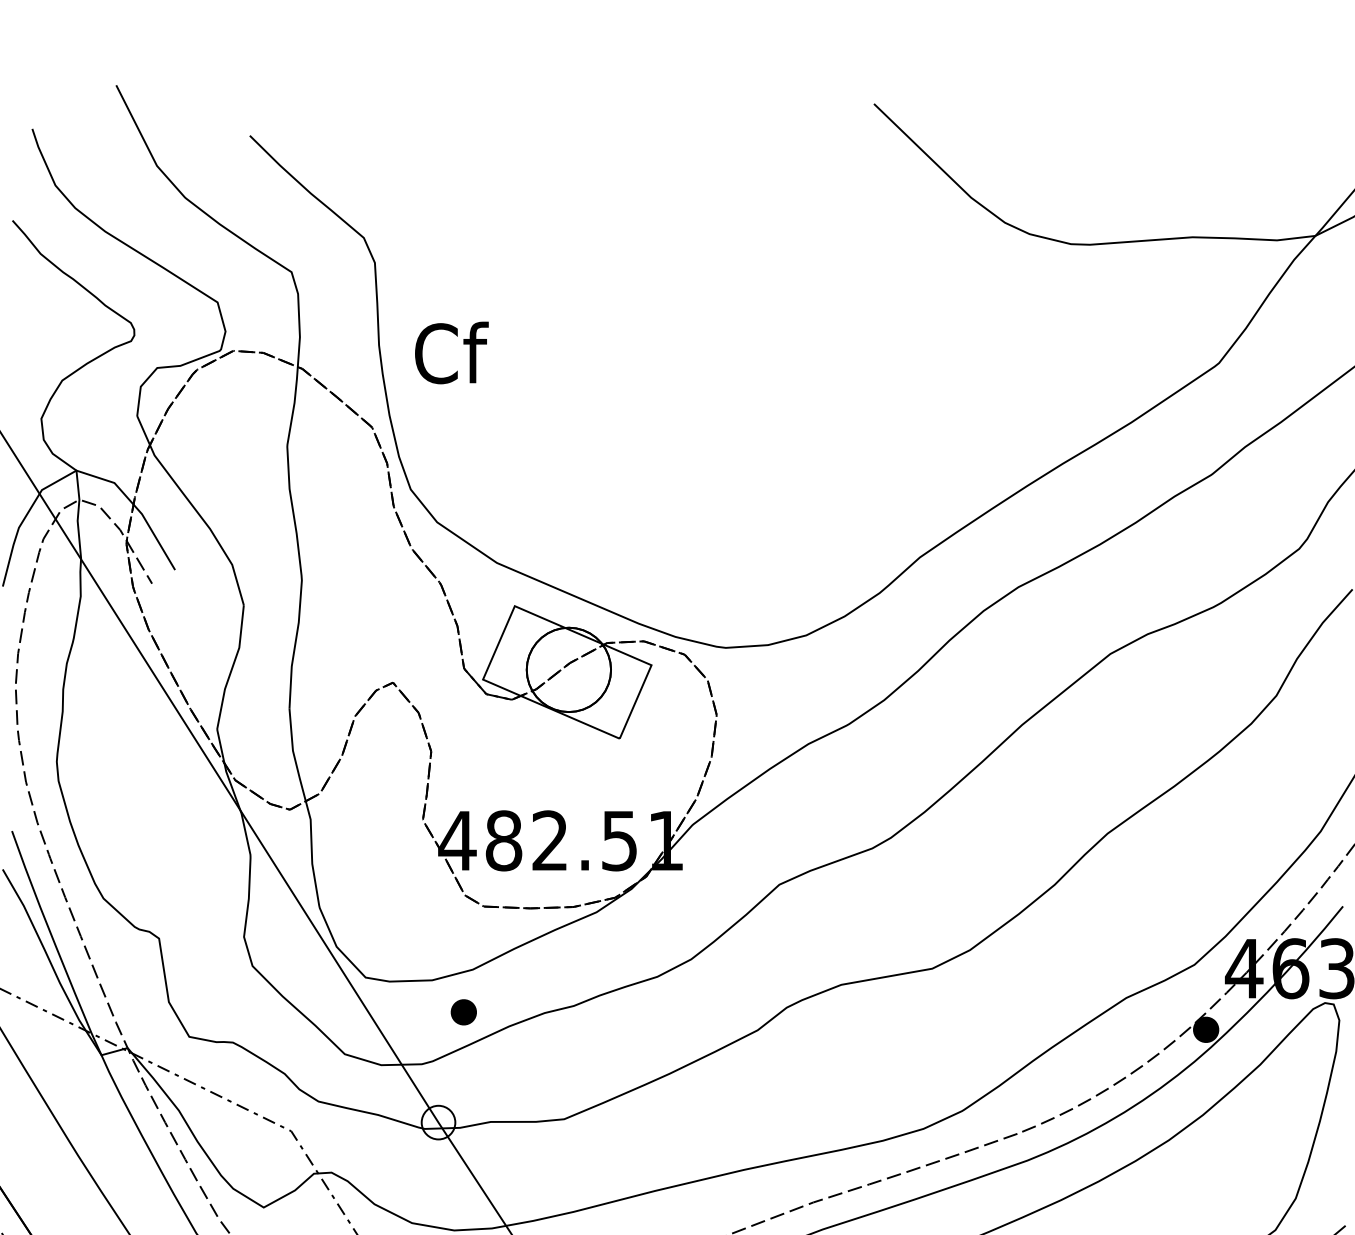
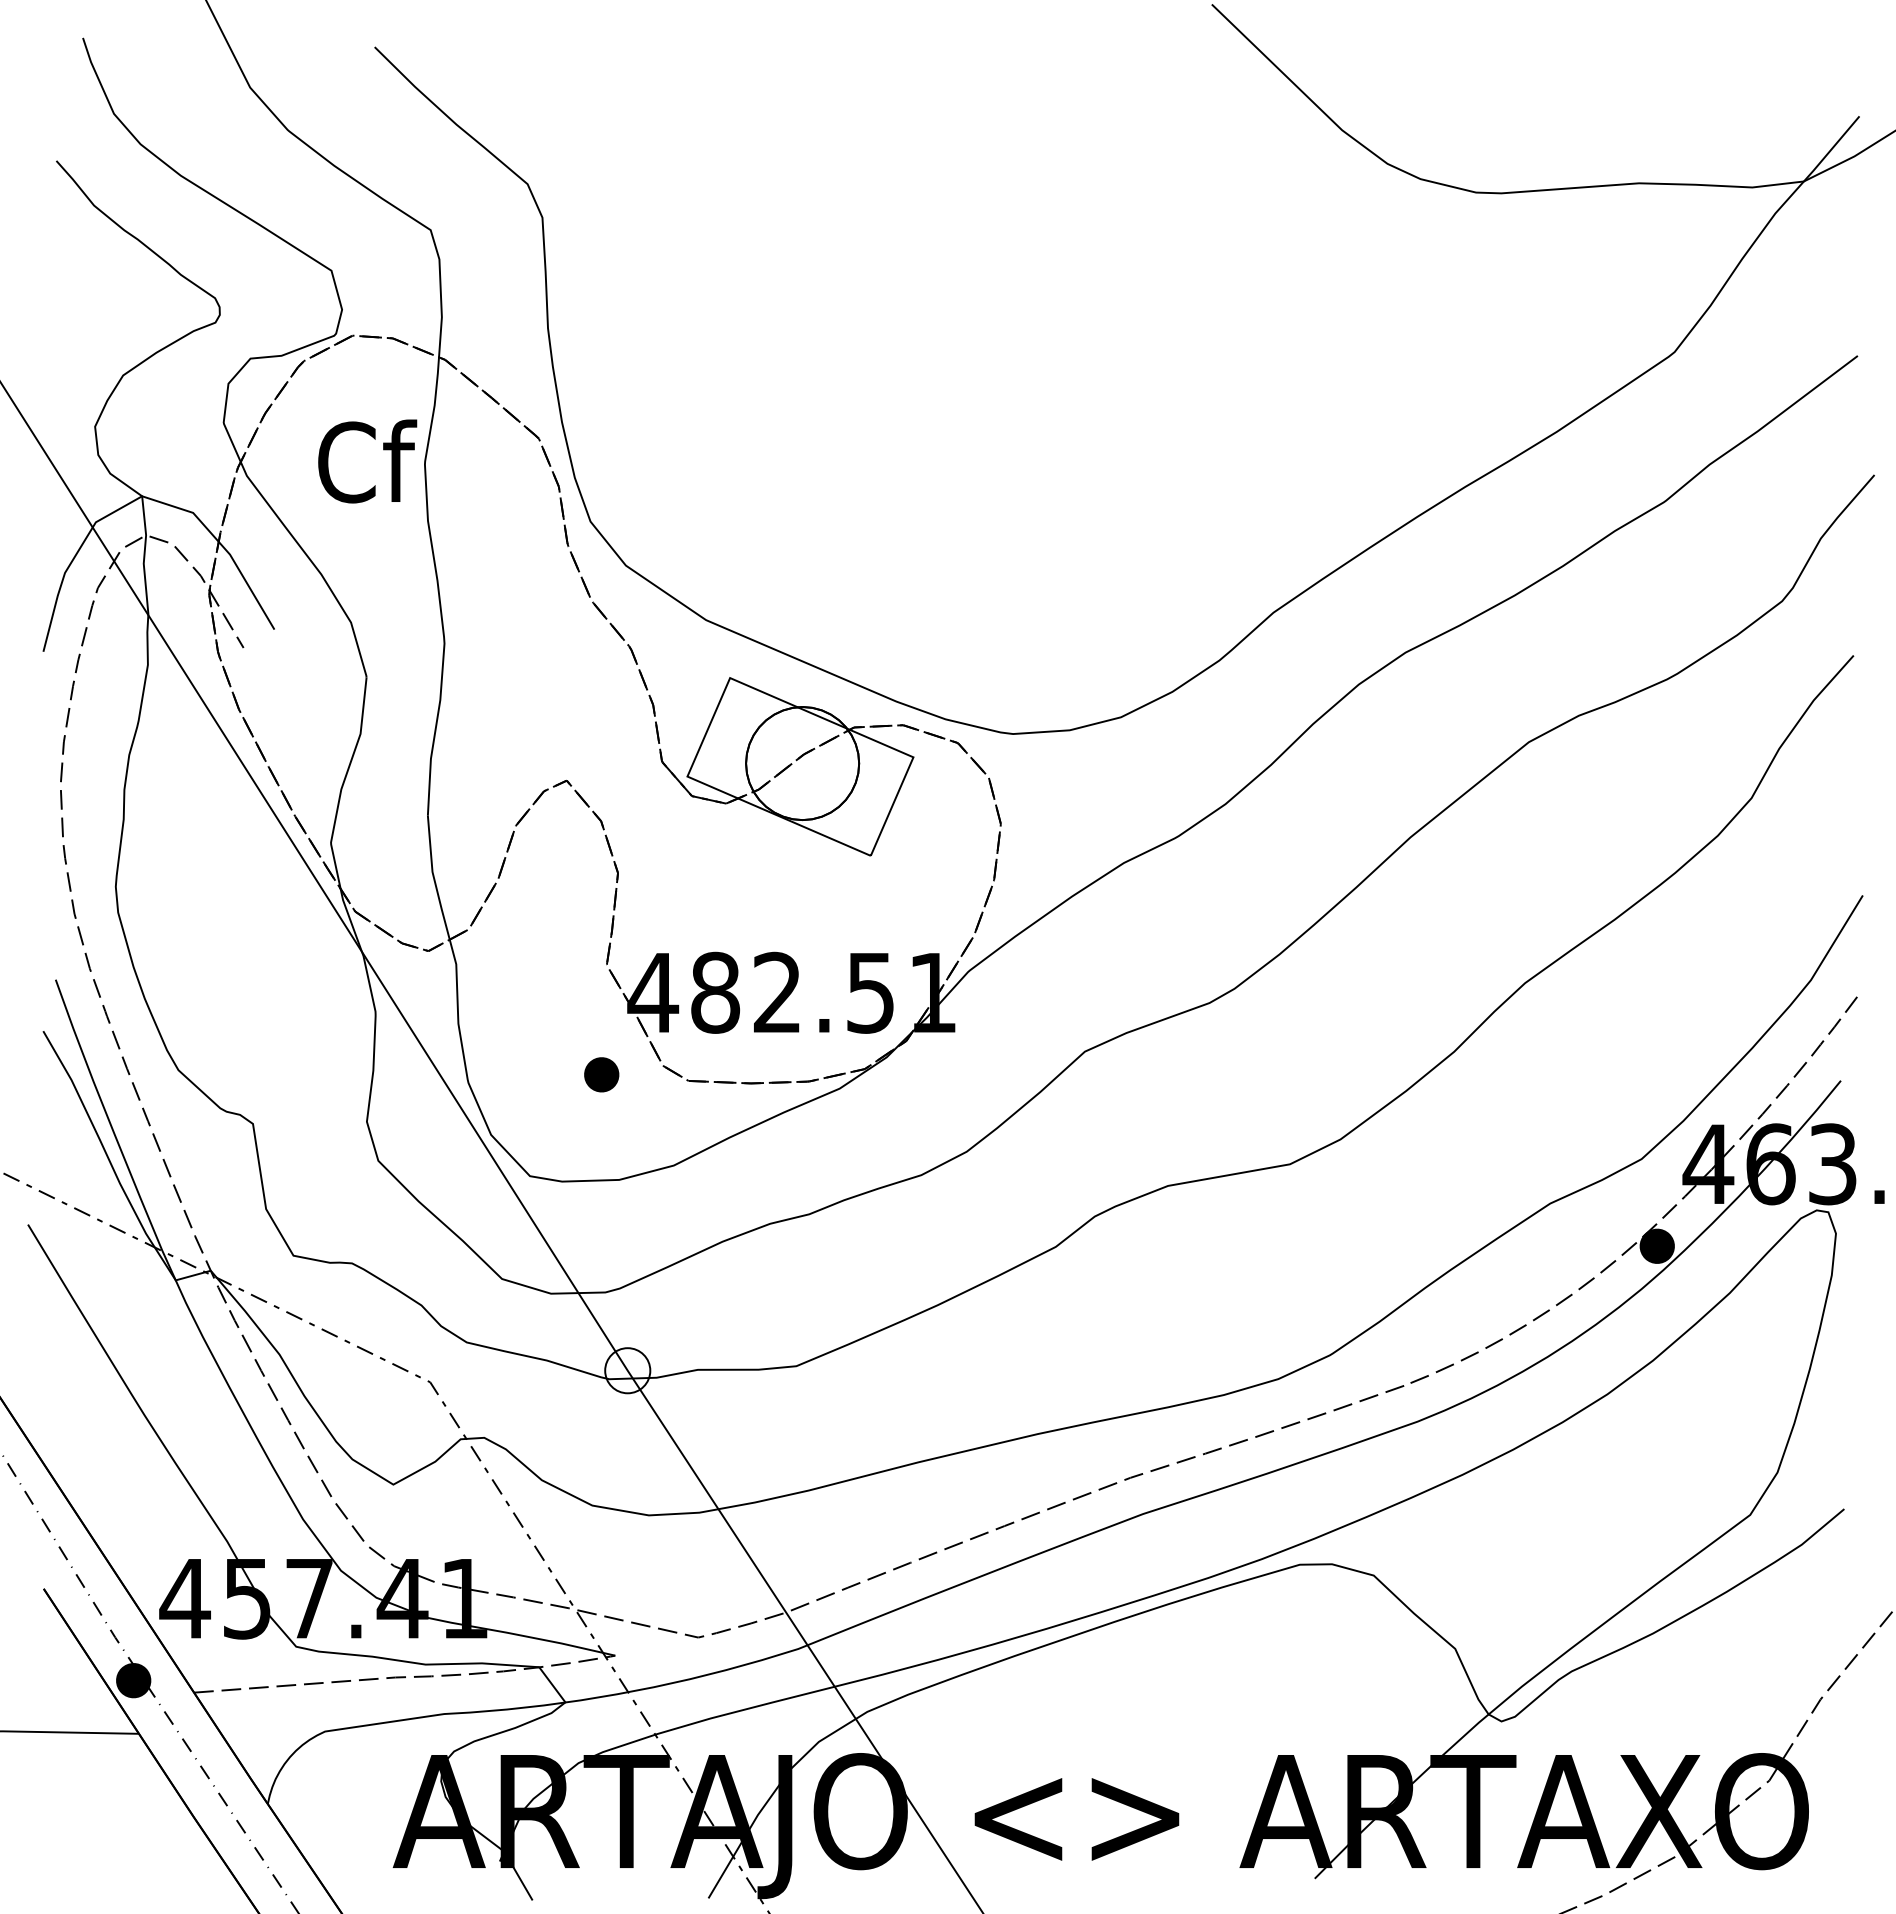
text: (451, 352) -> (367, 461), moved
part: (463, 1012) -> (601, 1074), moved

